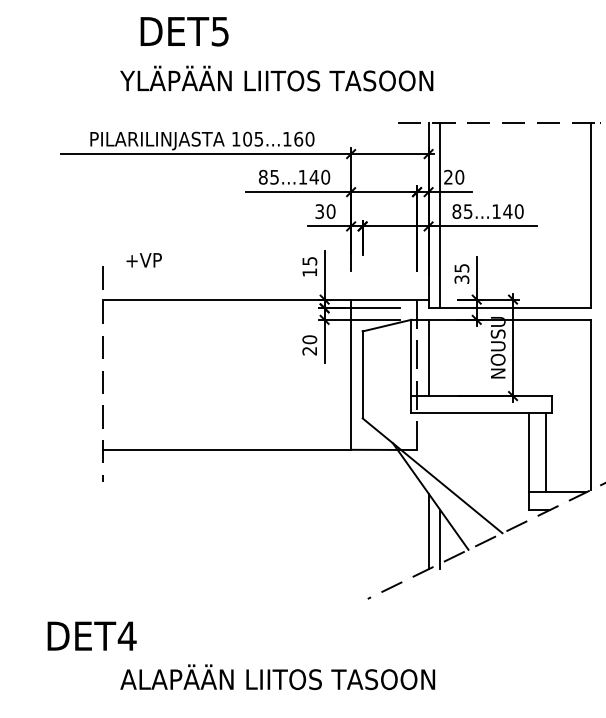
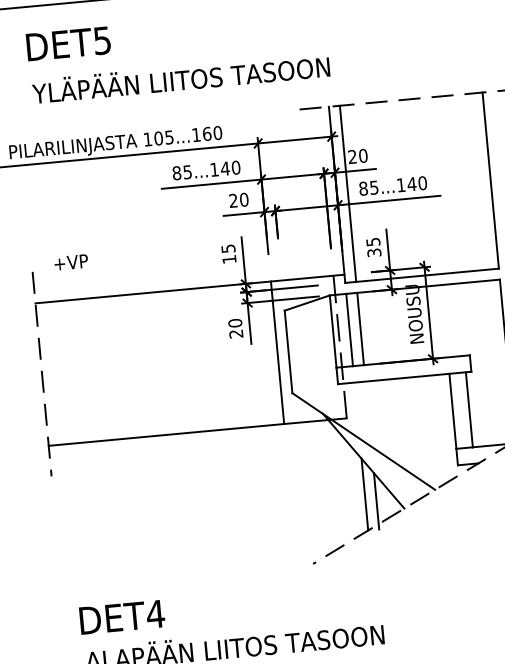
text: (184, 31) -> (68, 43), moved
text: (319, 211) -> (233, 200), 30 -> 20
line: (440, 357) -> (360, 328), added
text: (91, 635) -> (121, 616), moved

